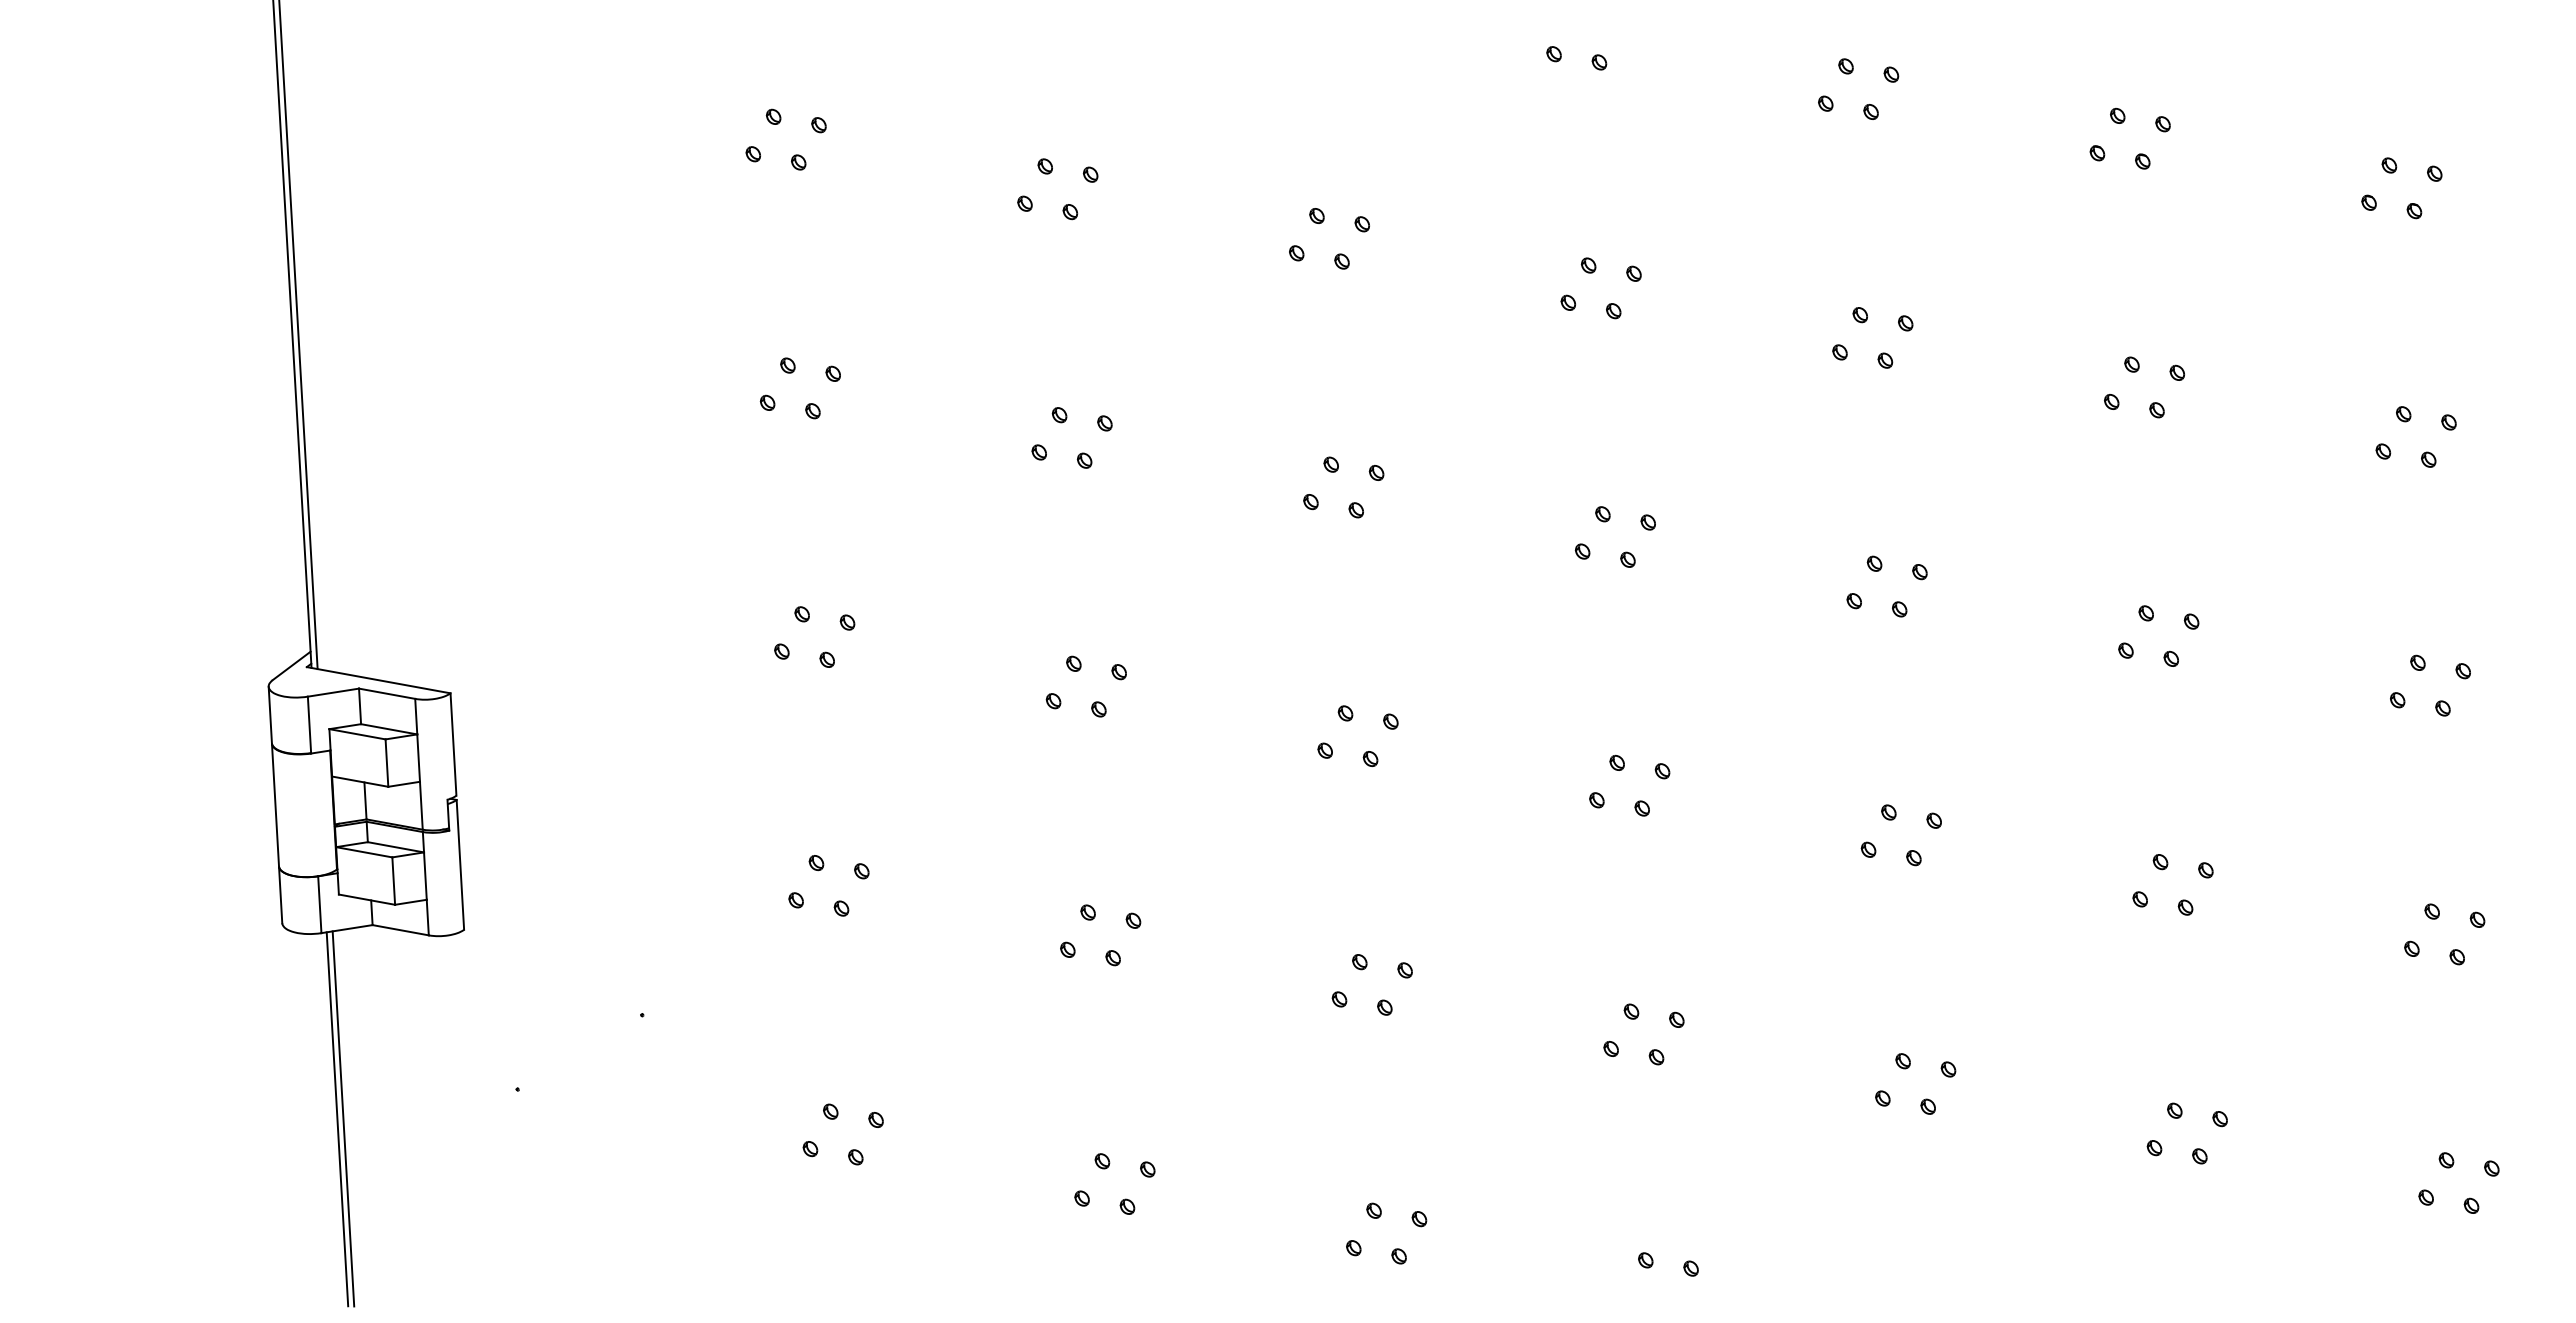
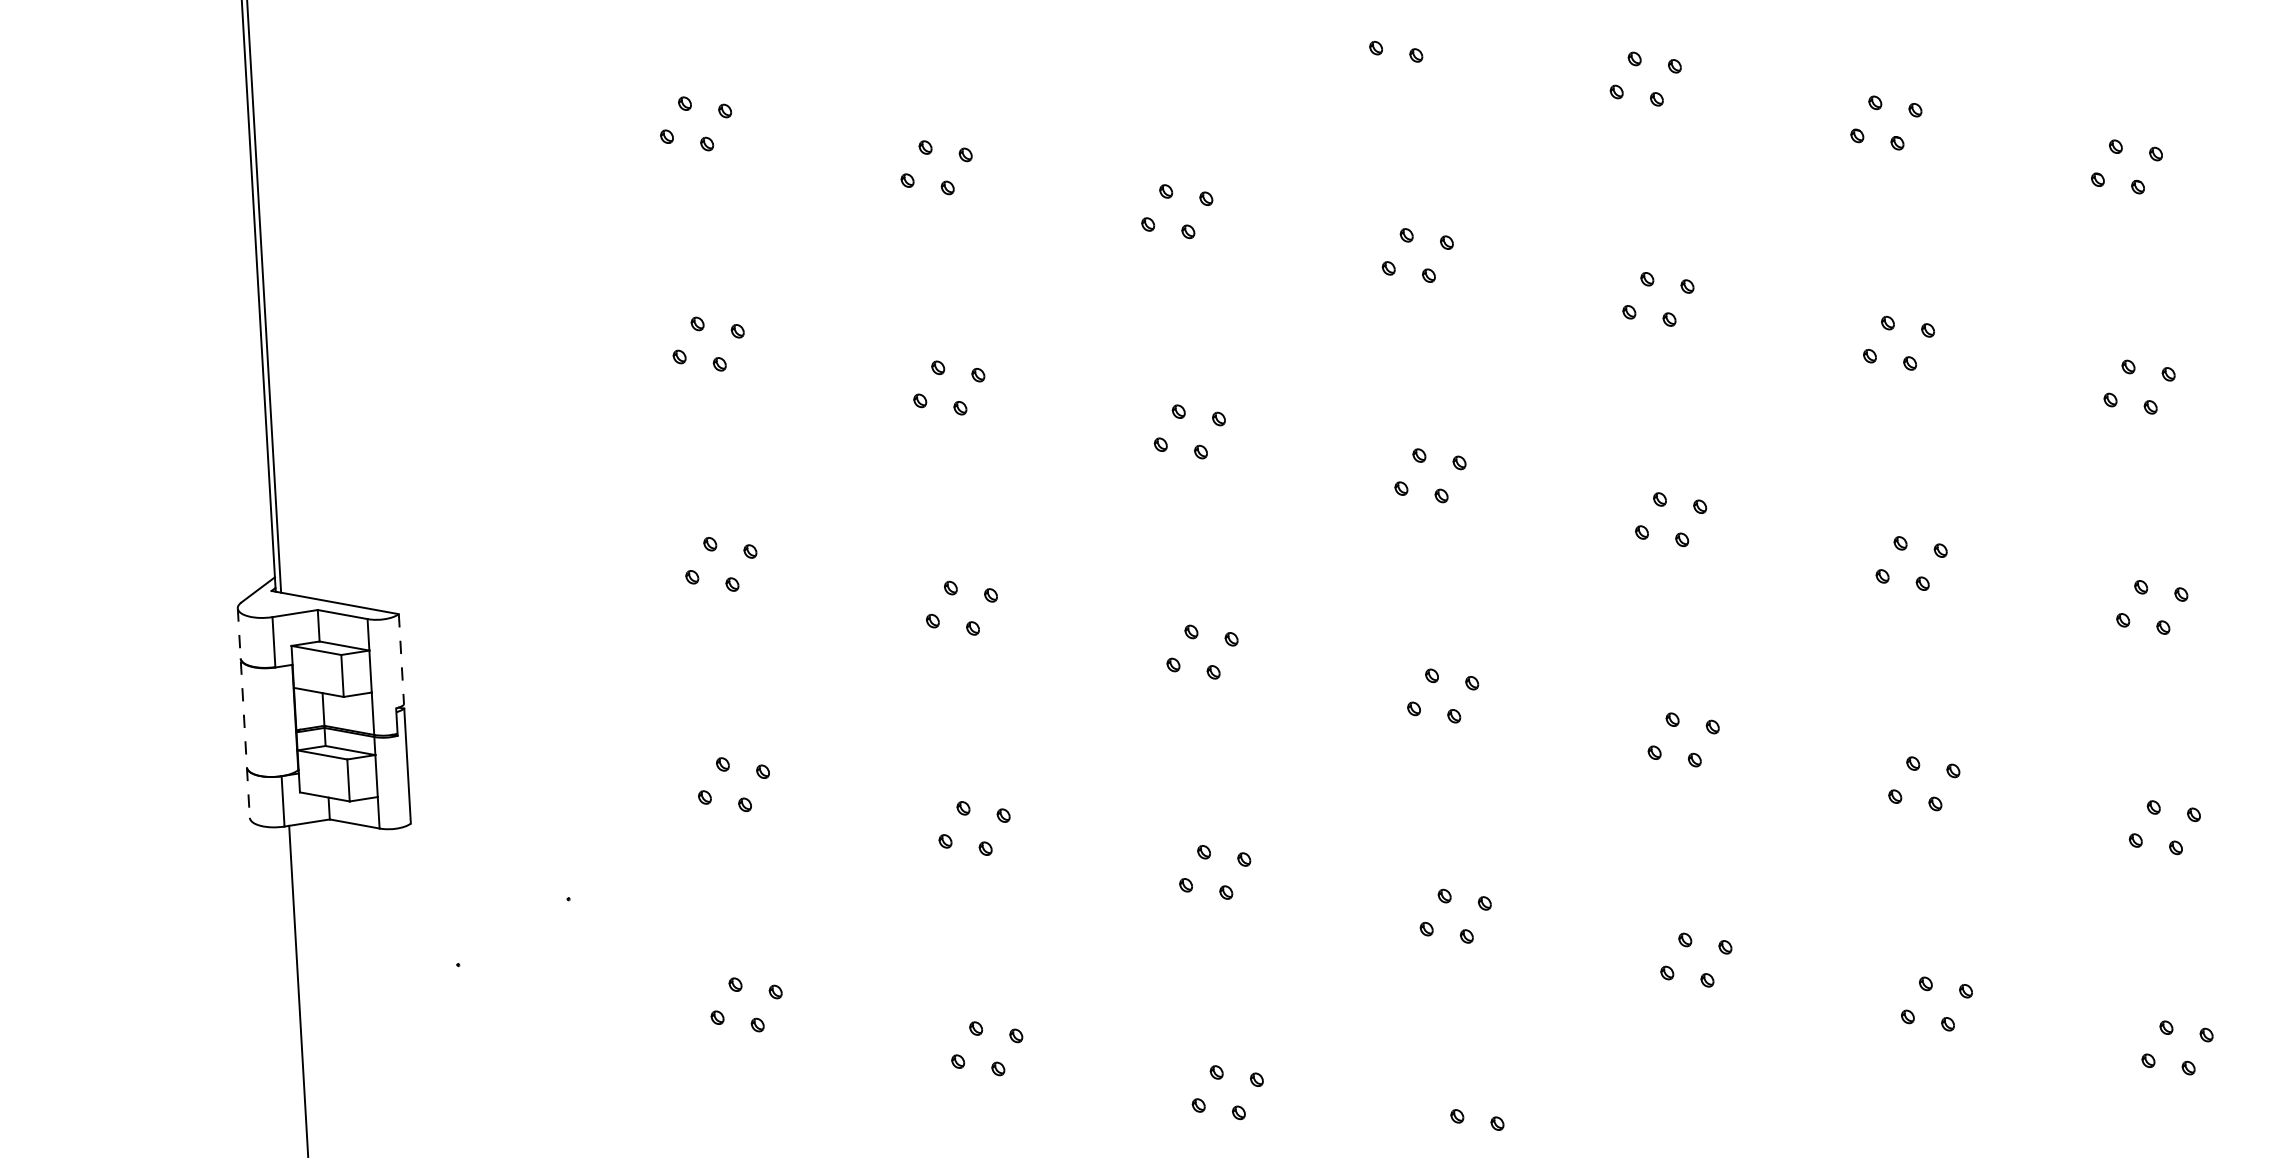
line: (453, 745) -> (401, 660), solid -> dashed
line: (275, 805) -> (243, 713), solid -> dashed
line: (343, 1118) -> (304, 990), removed

